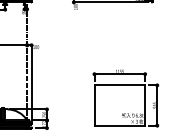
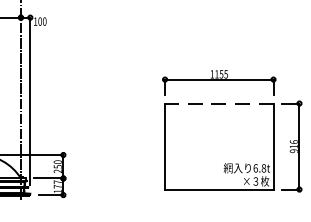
line: (119, 85) -> (218, 103), solid -> dashed

